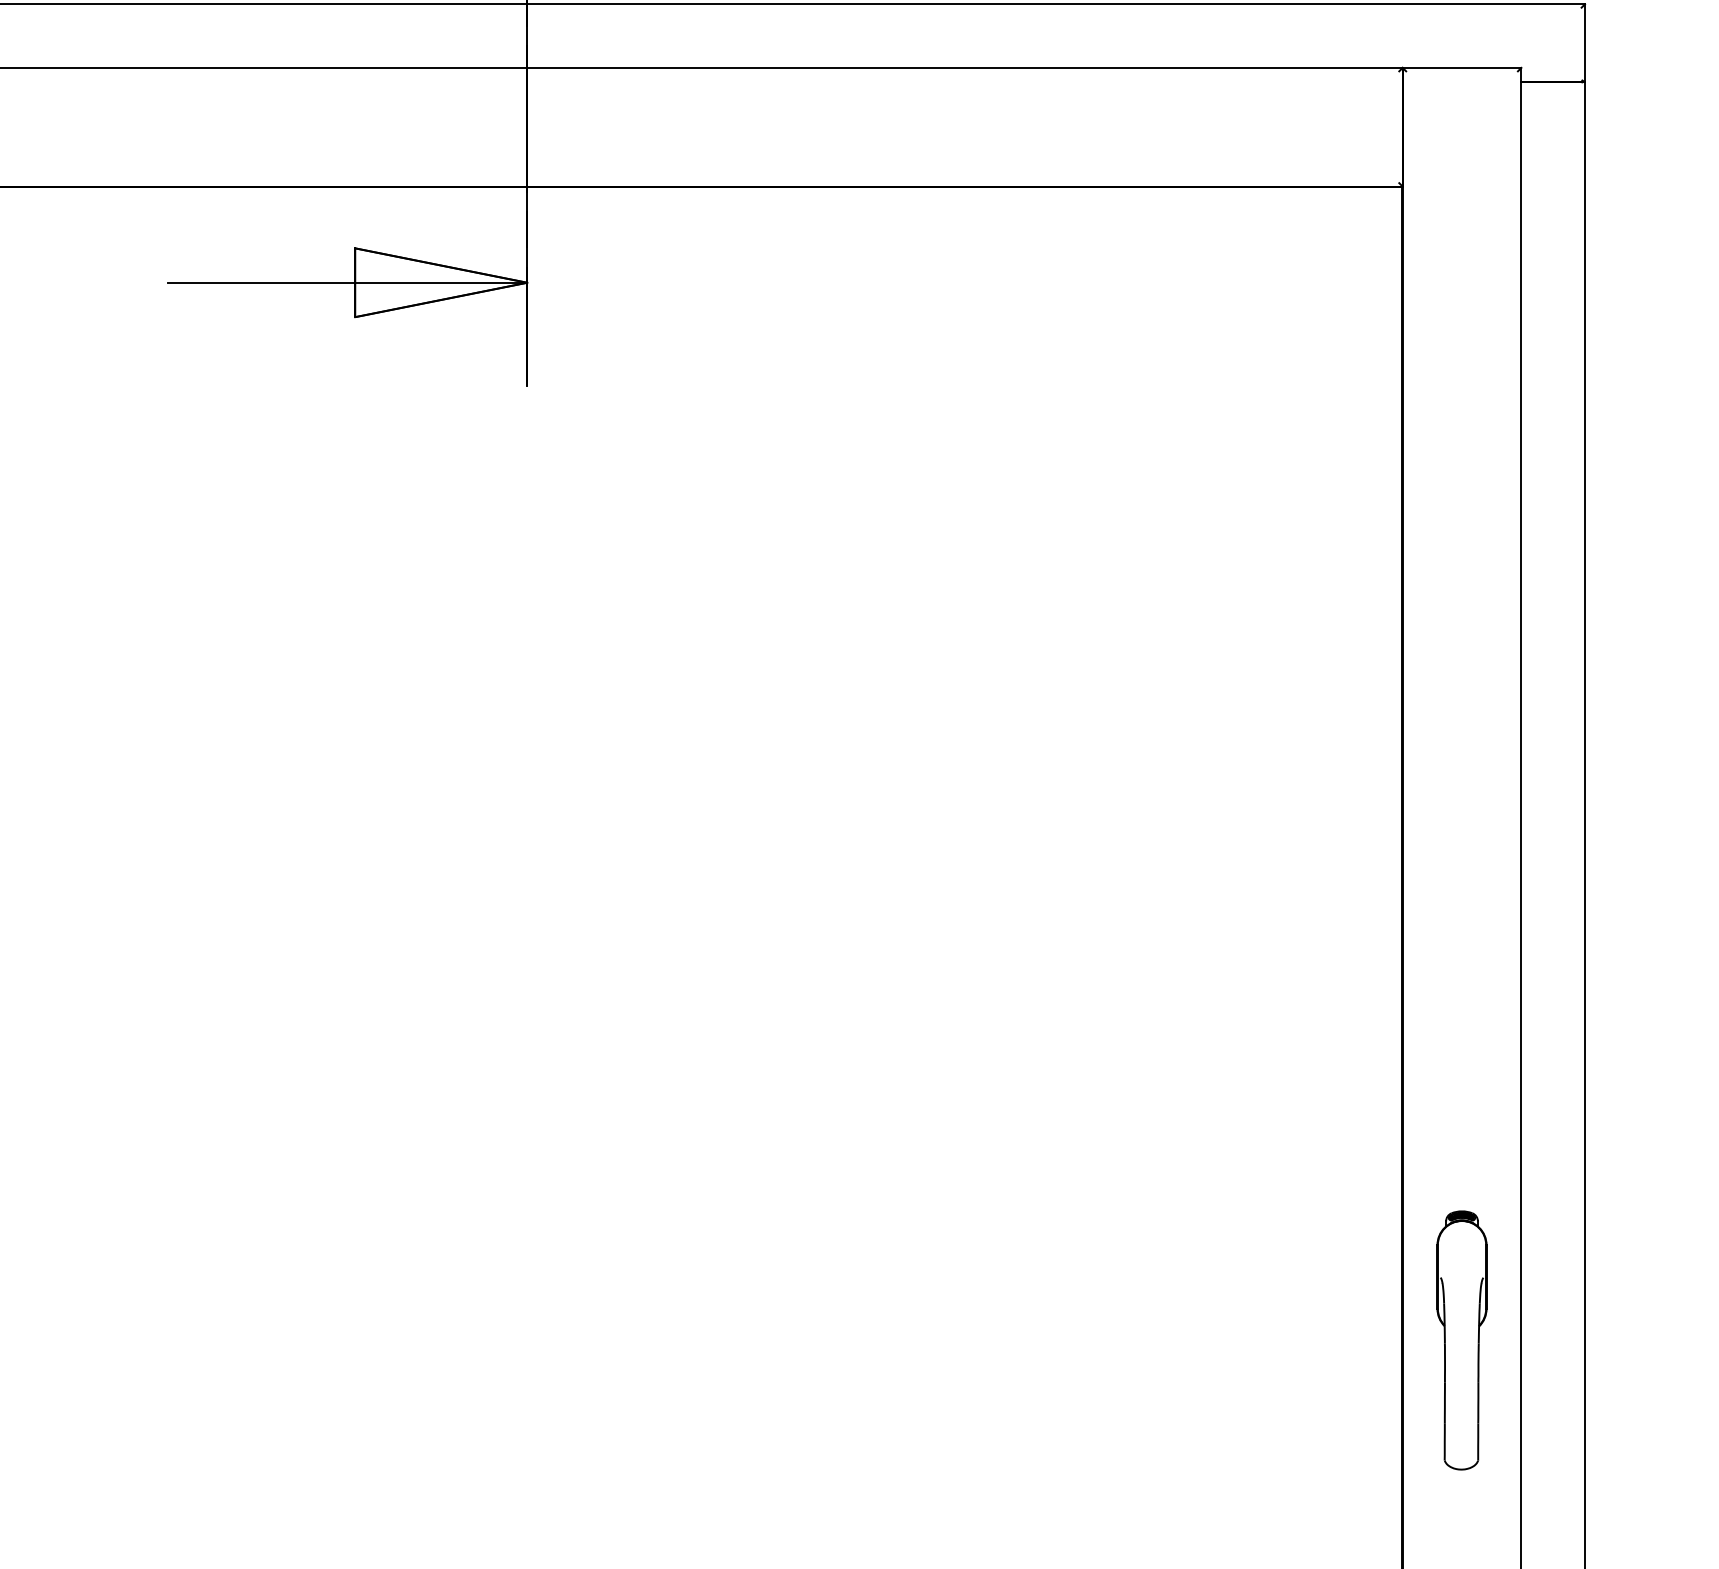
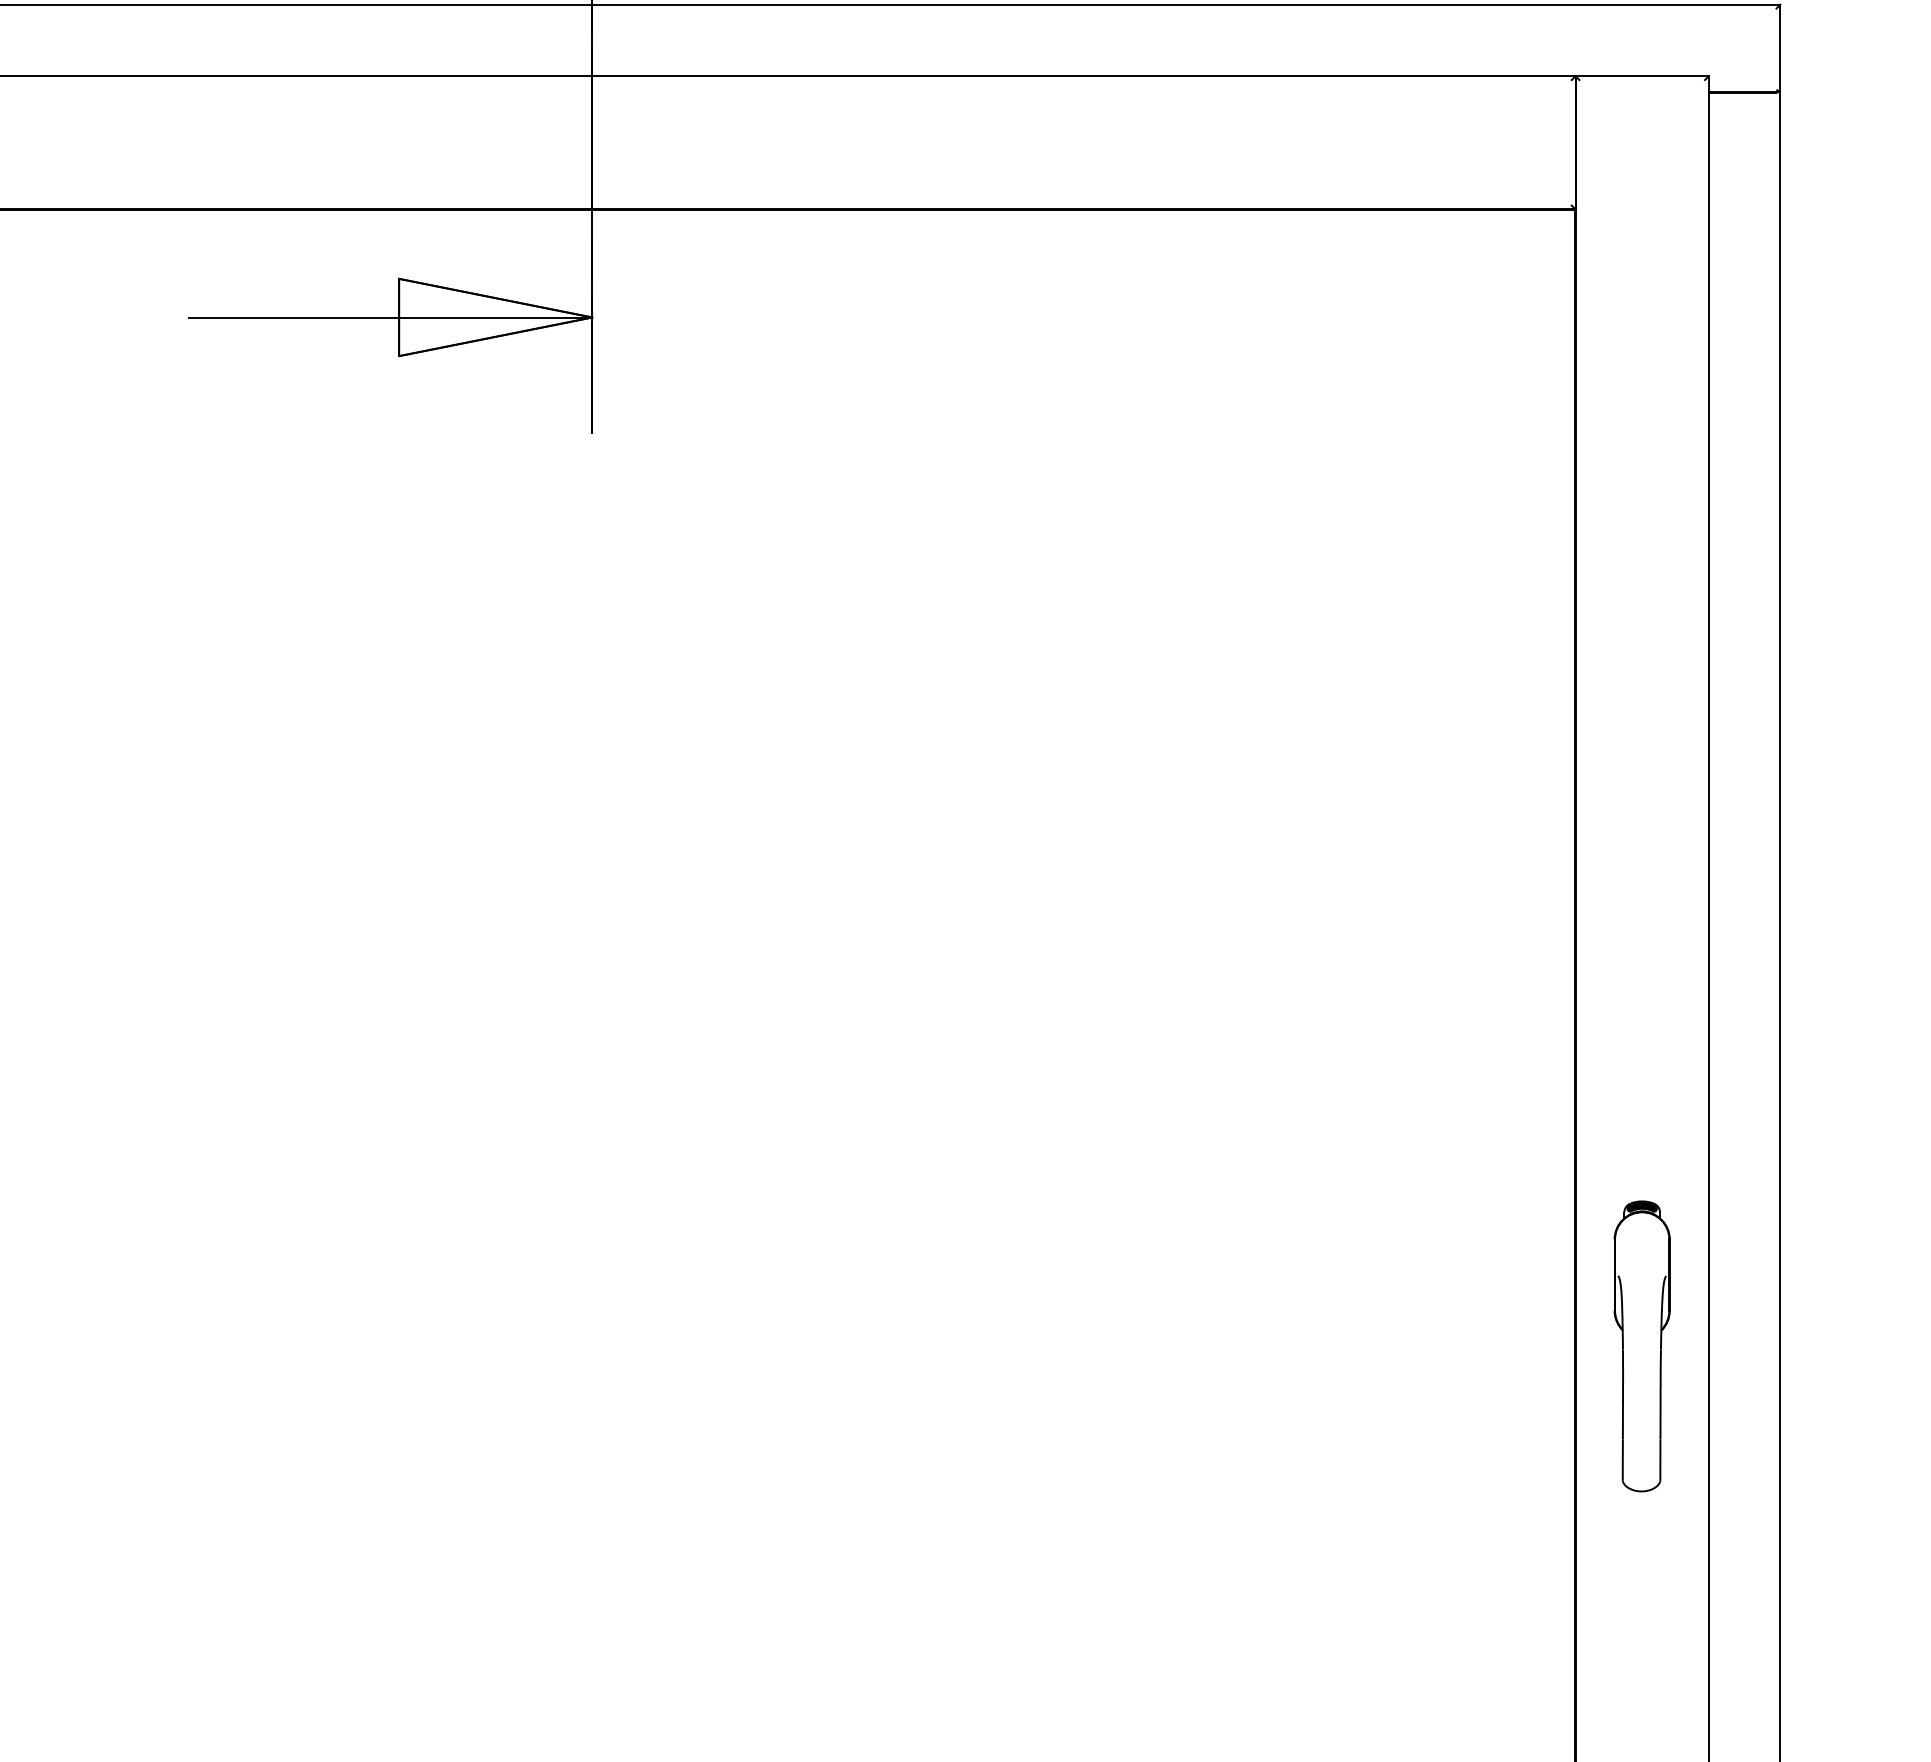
part: (1461, 1340) -> (1641, 1346), moved

